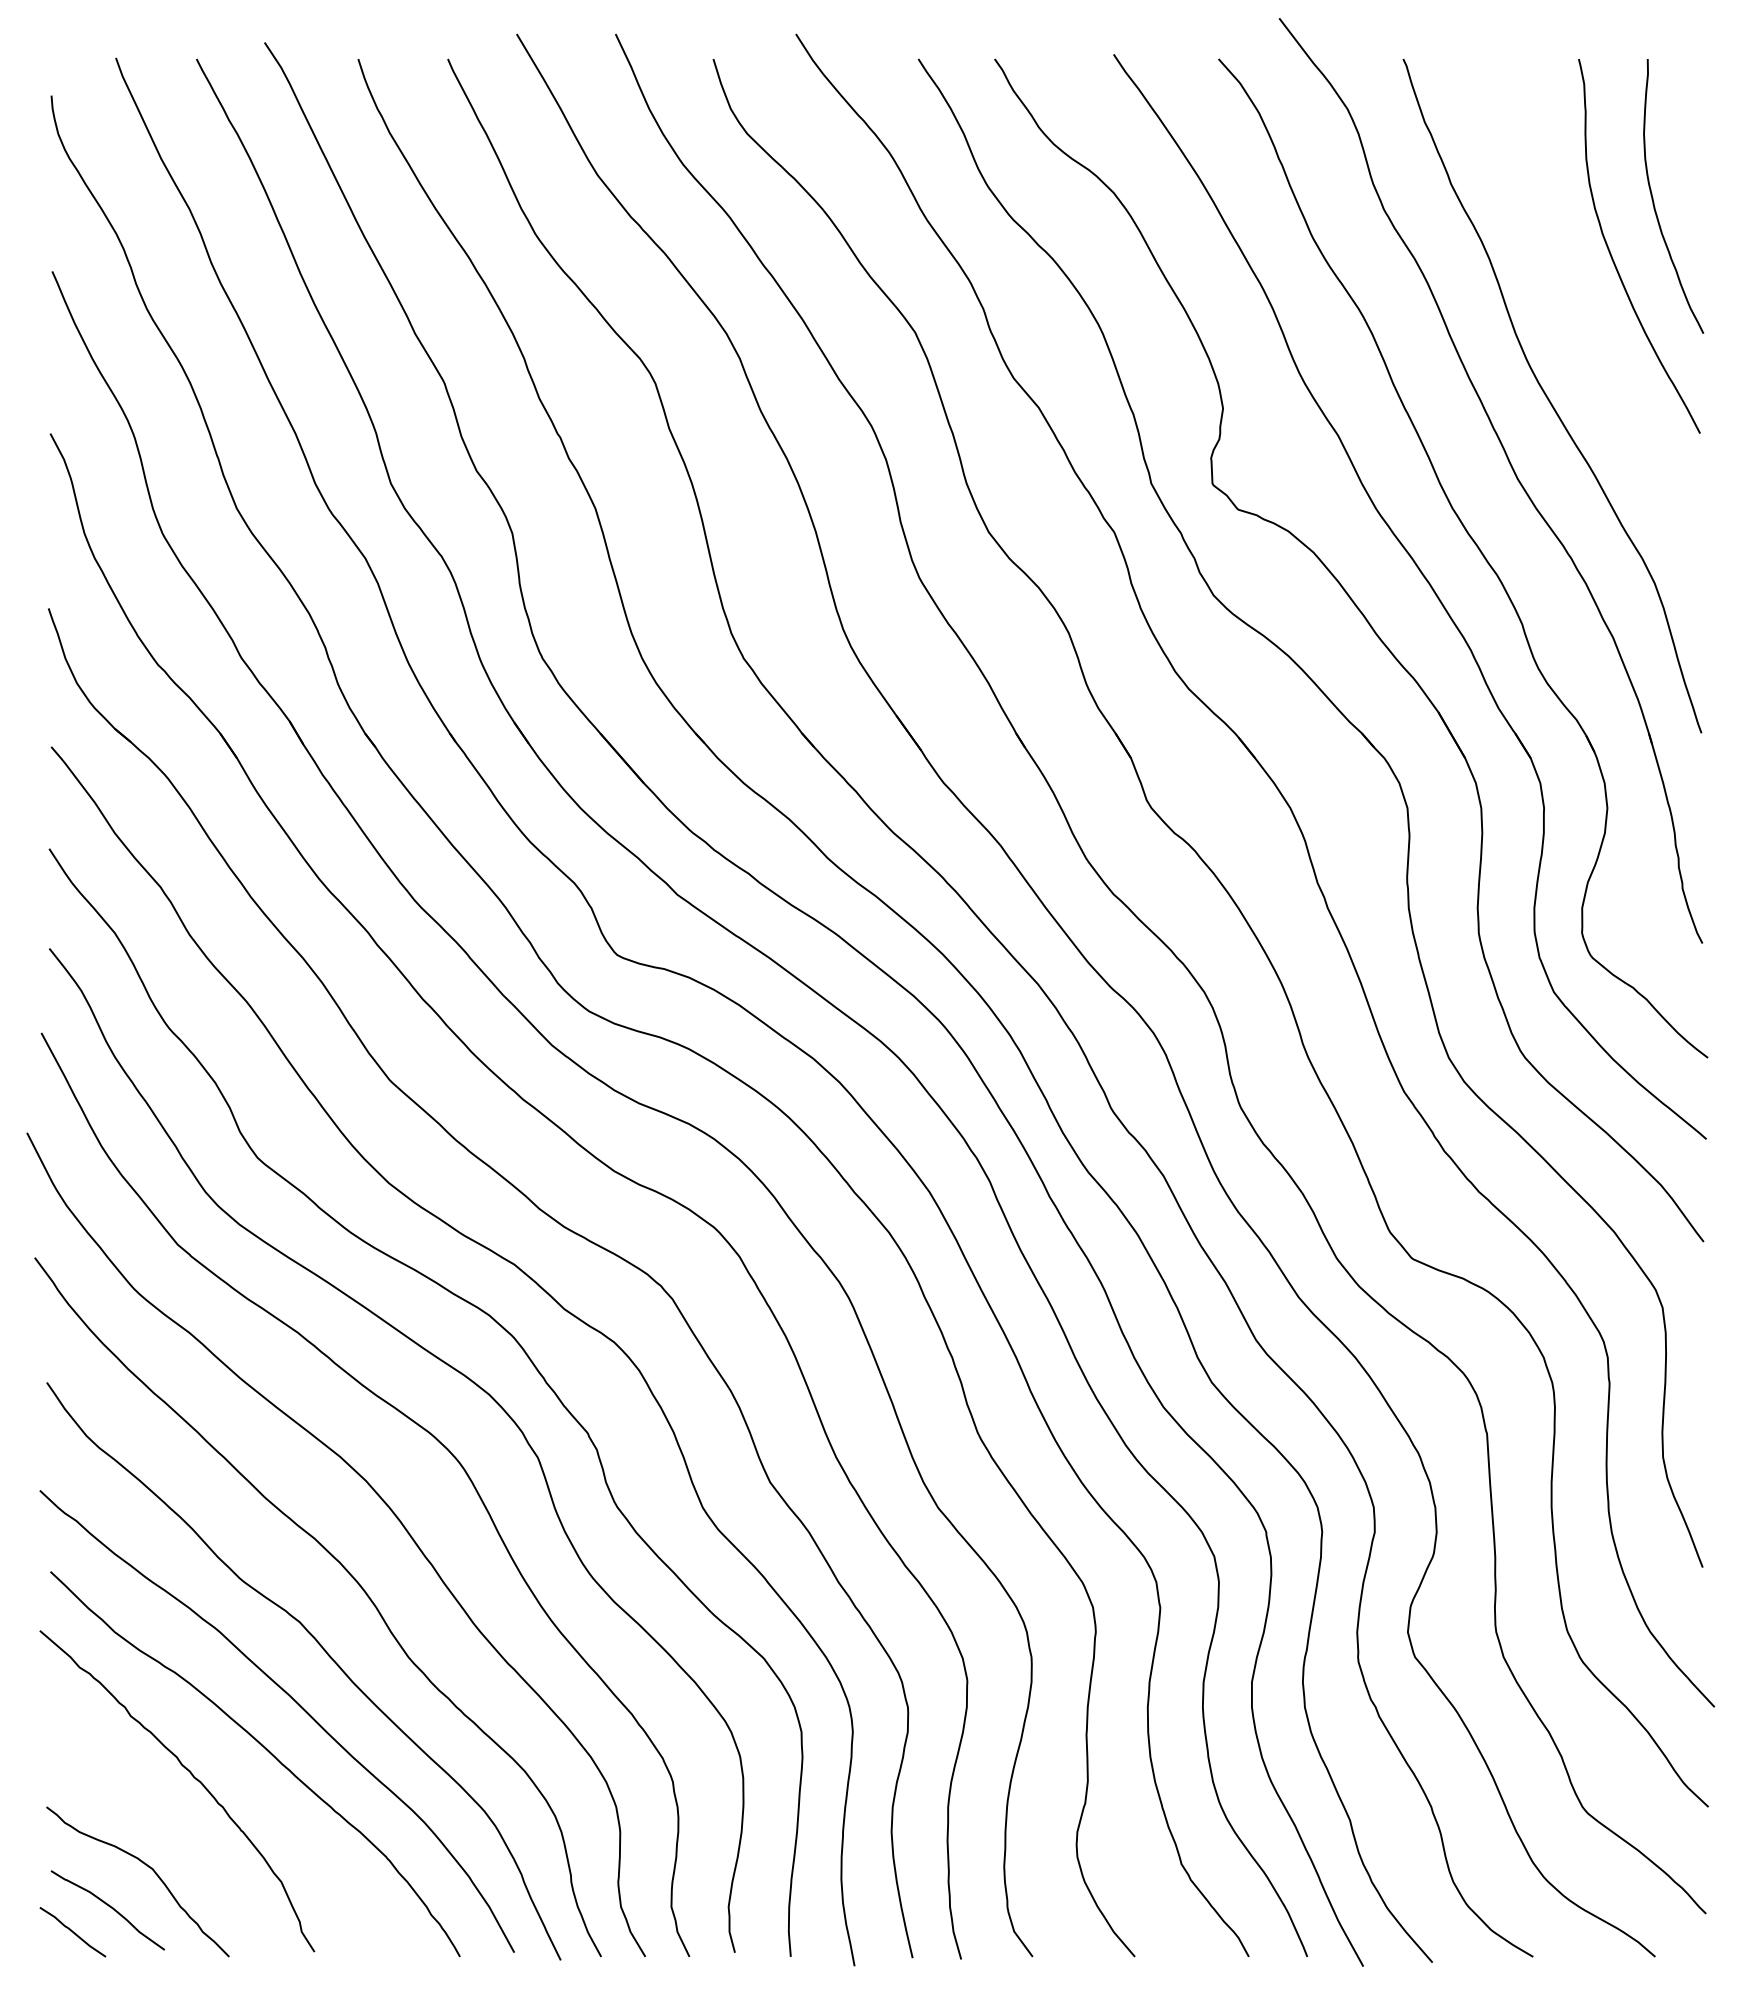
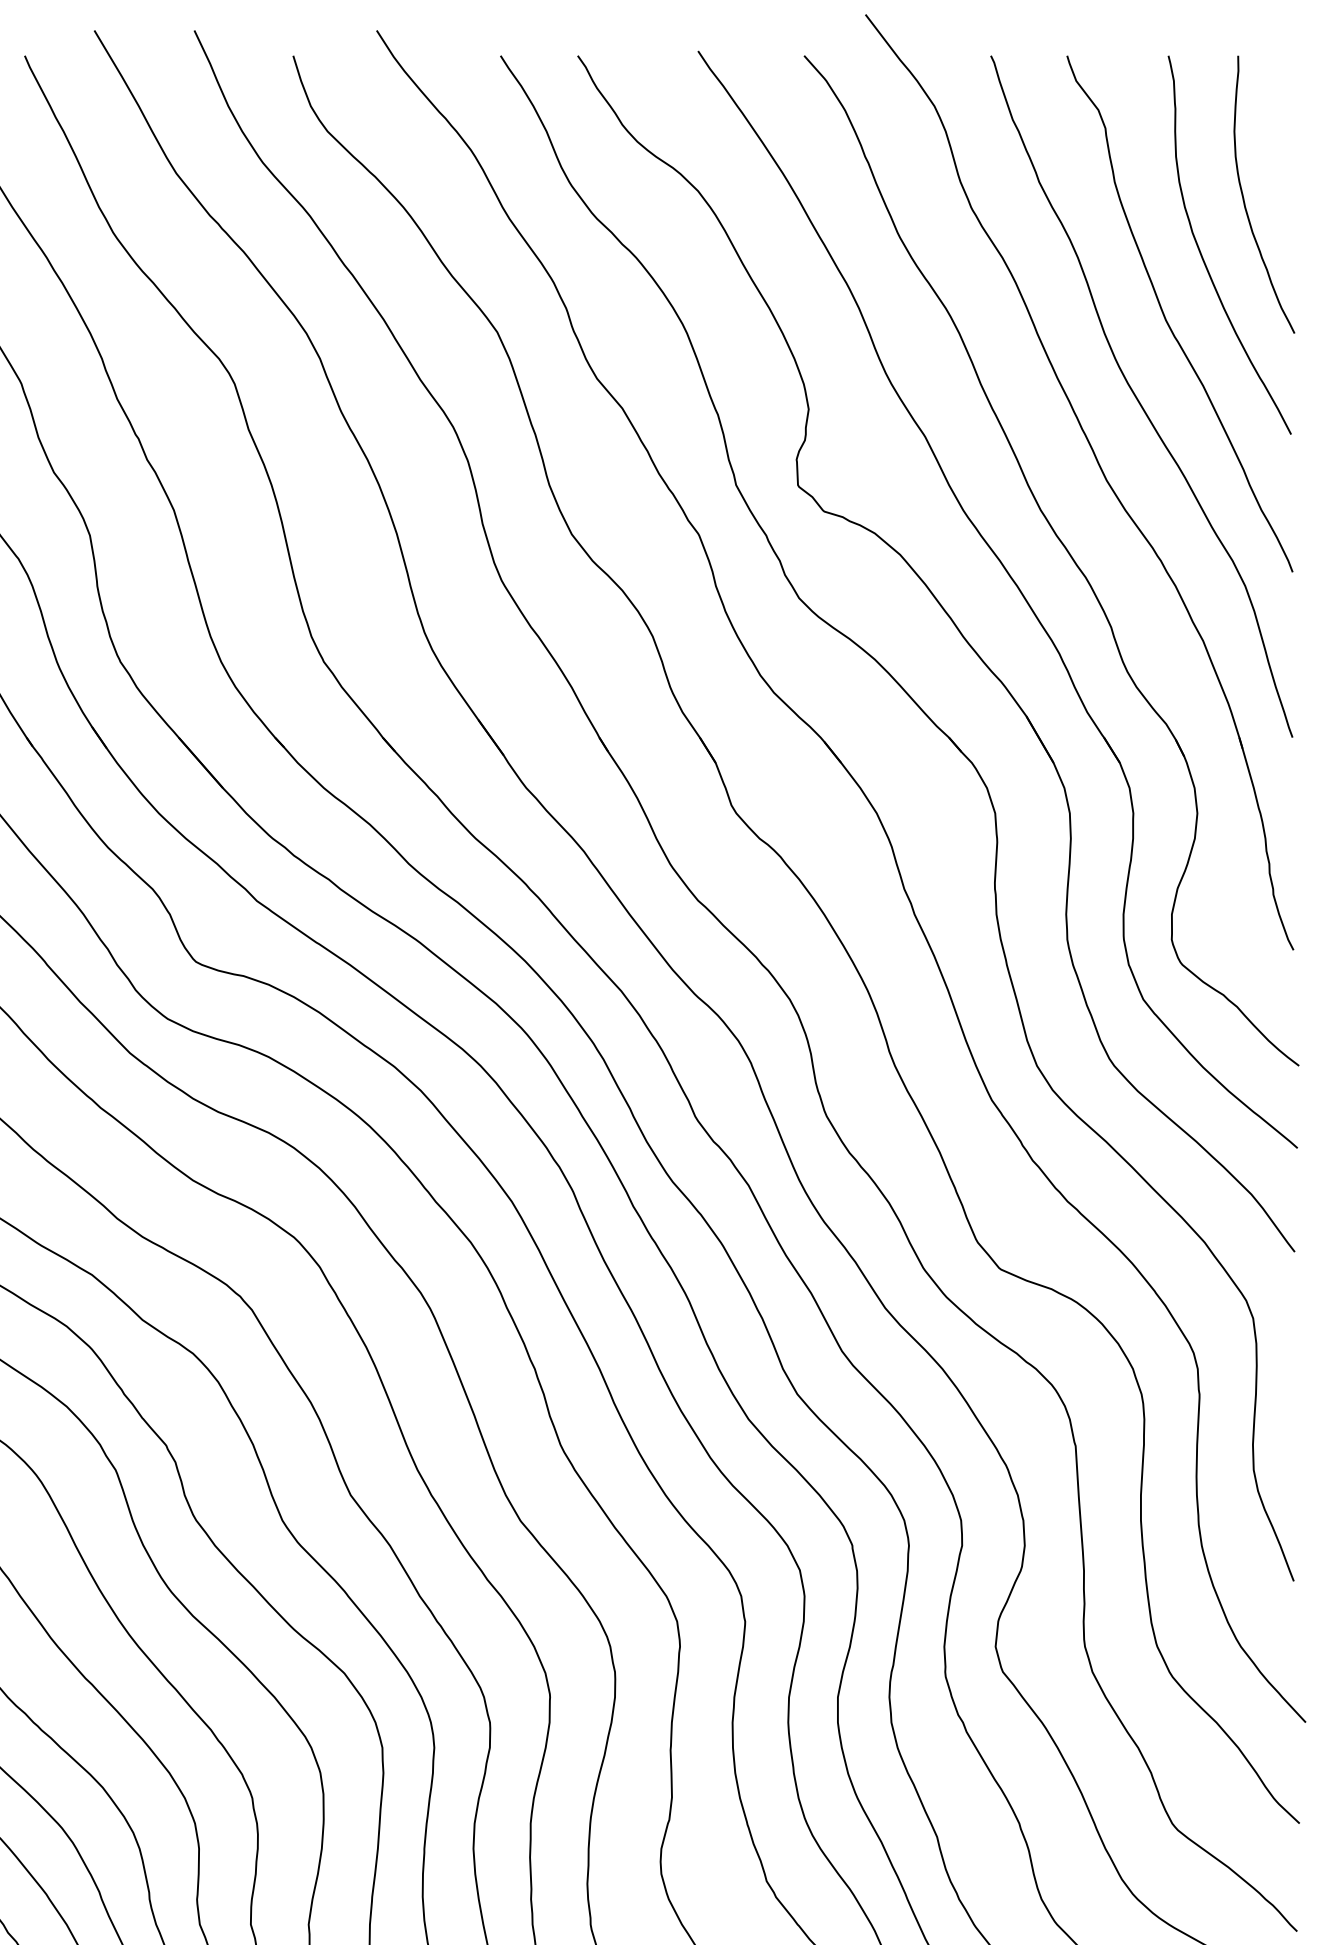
curve: (1576, 317) -> (1166, 317), added

